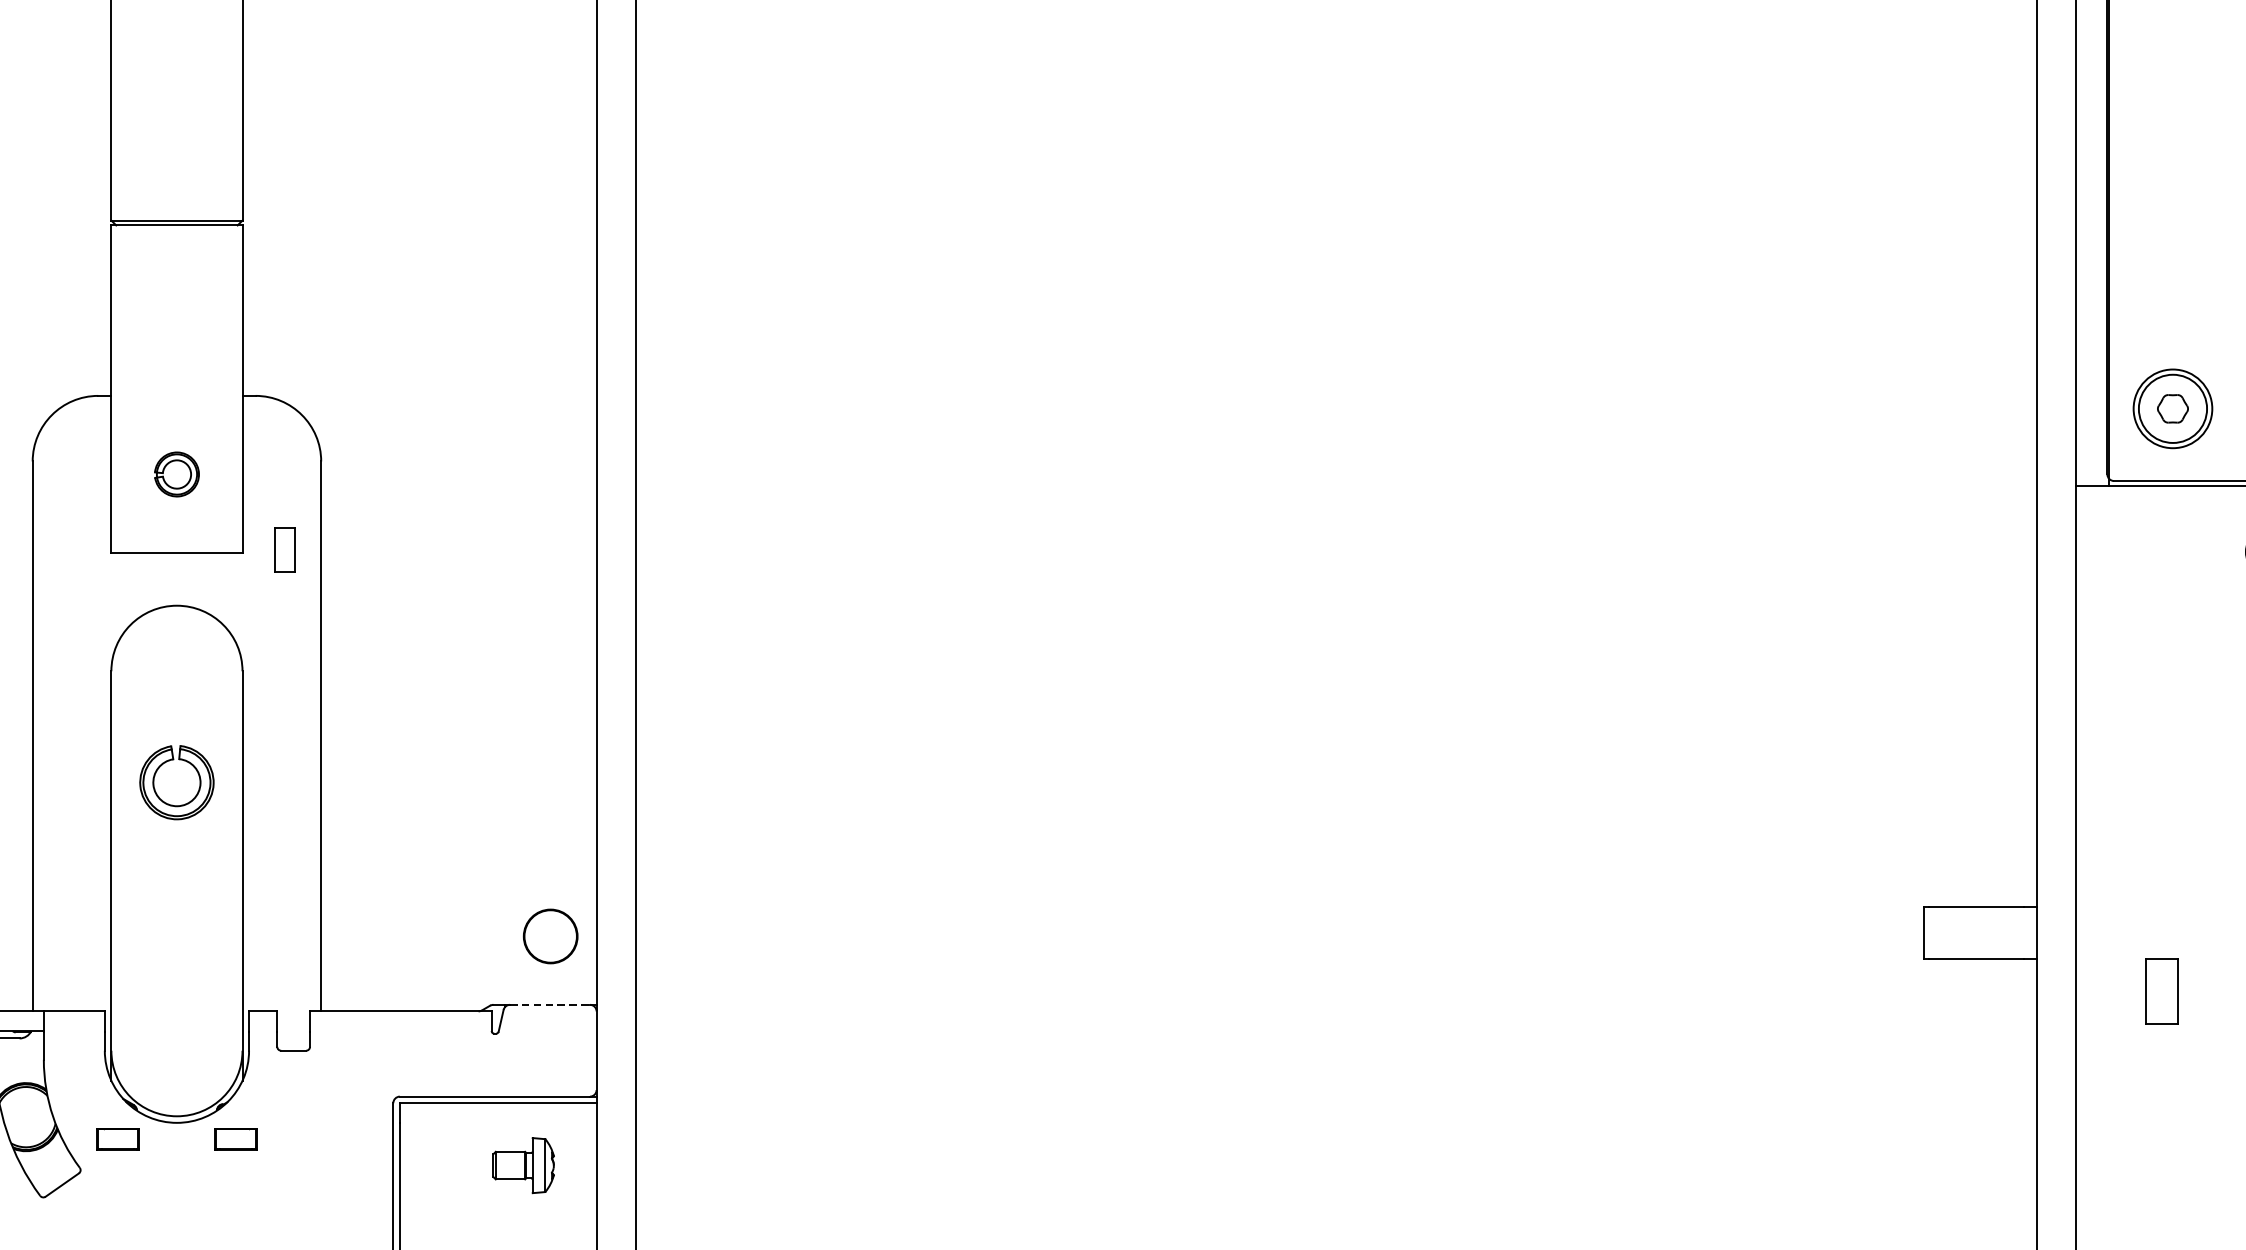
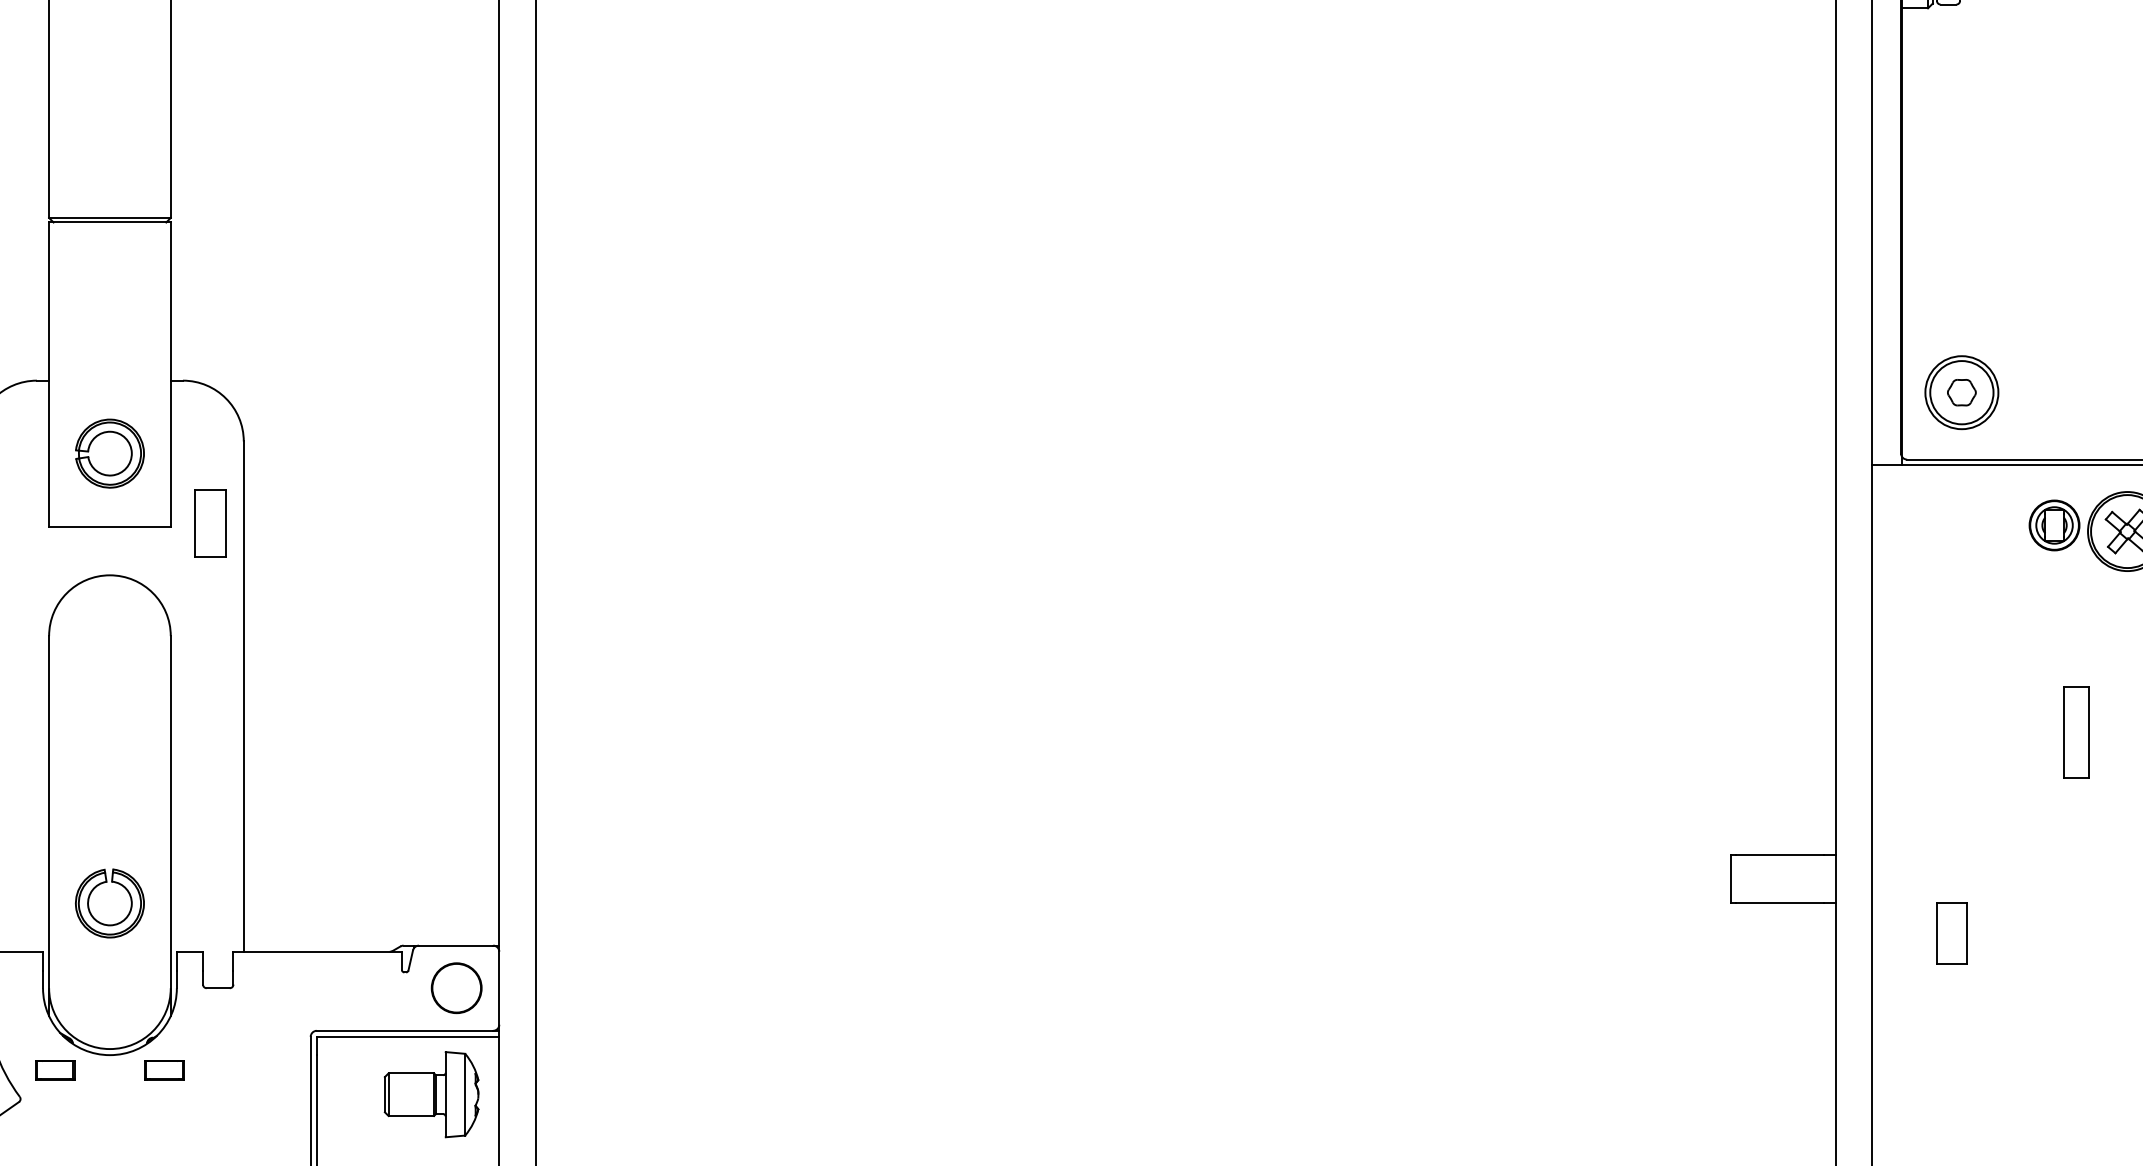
part: (176, 474) -> (109, 453), size x1.67
part: (285, 549) -> (210, 523), size x1.67
part: (154, 780) -> (89, 901), moved
part: (550, 936) -> (456, 988), moved
line: (550, 1004) -> (456, 945), dashed -> solid
part: (523, 1165) -> (431, 1094), size x1.67

